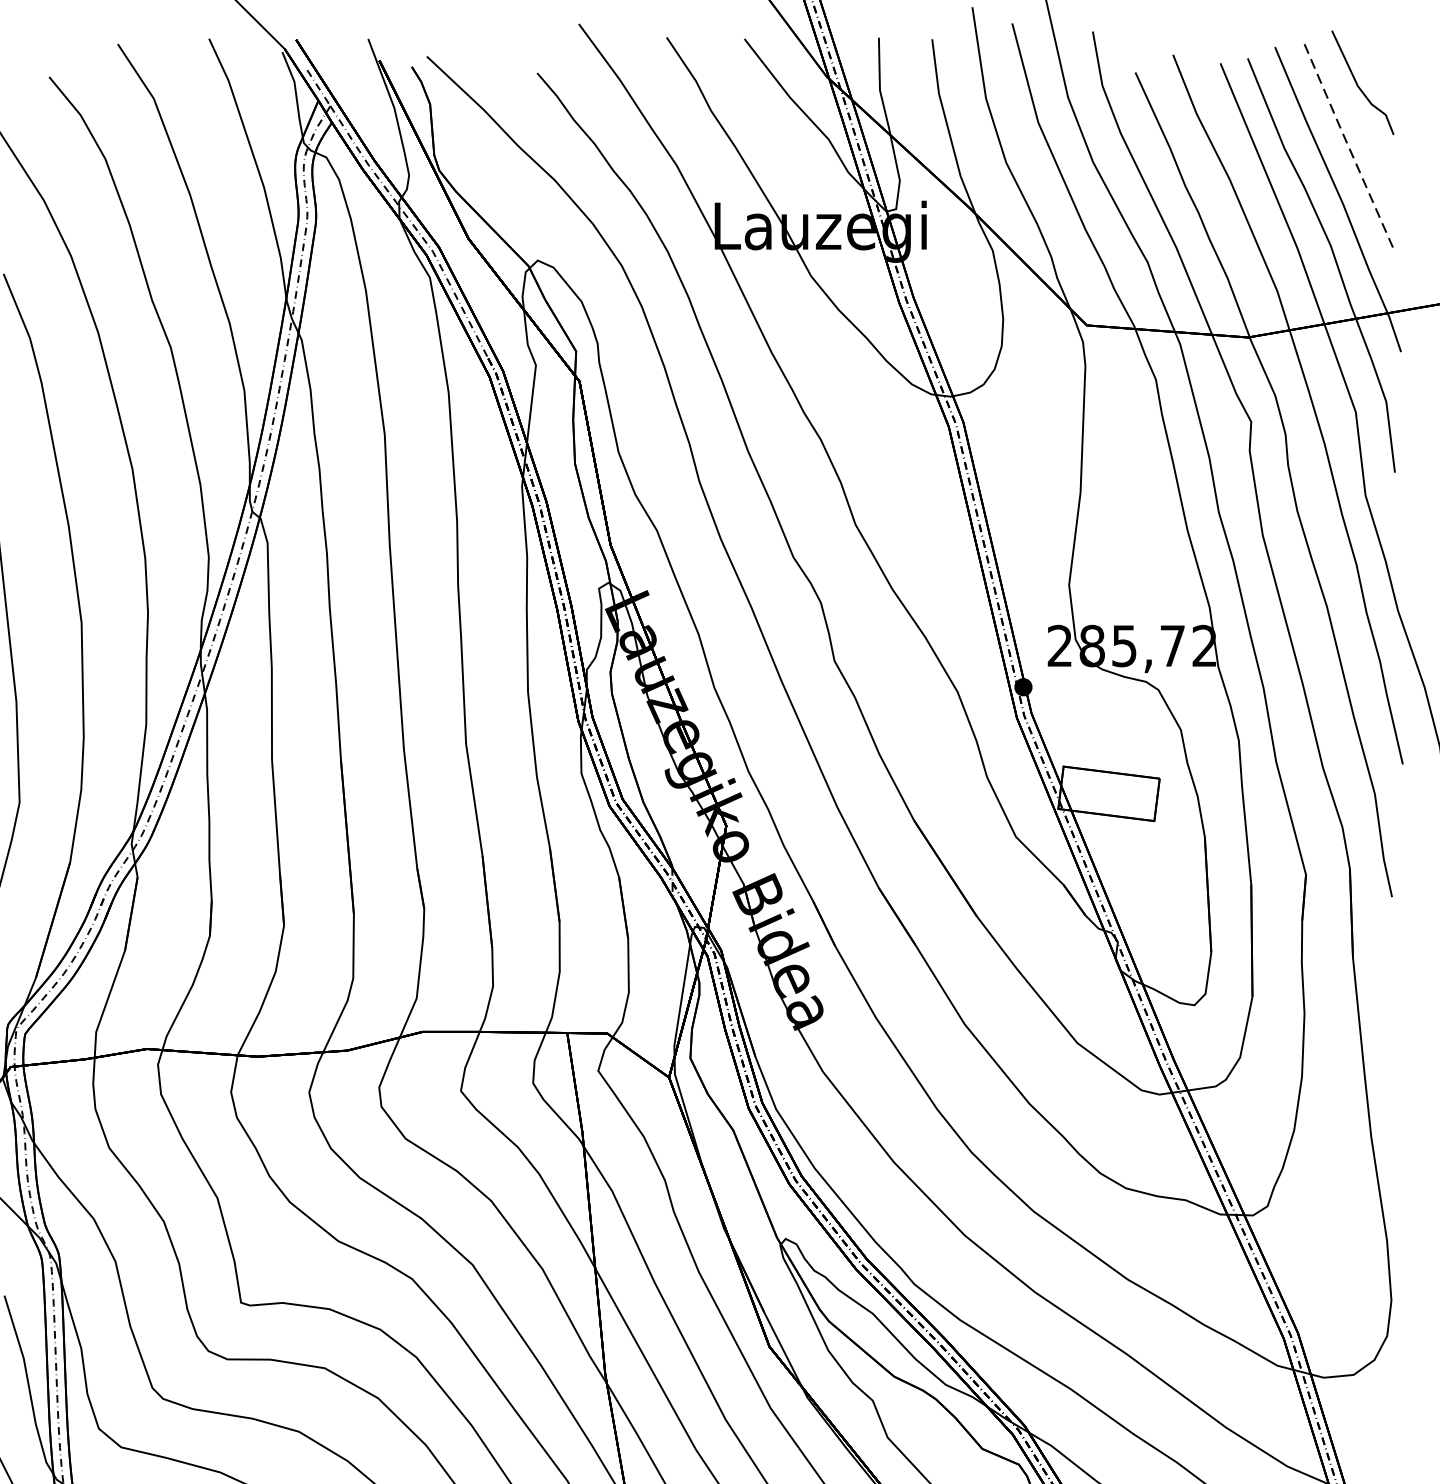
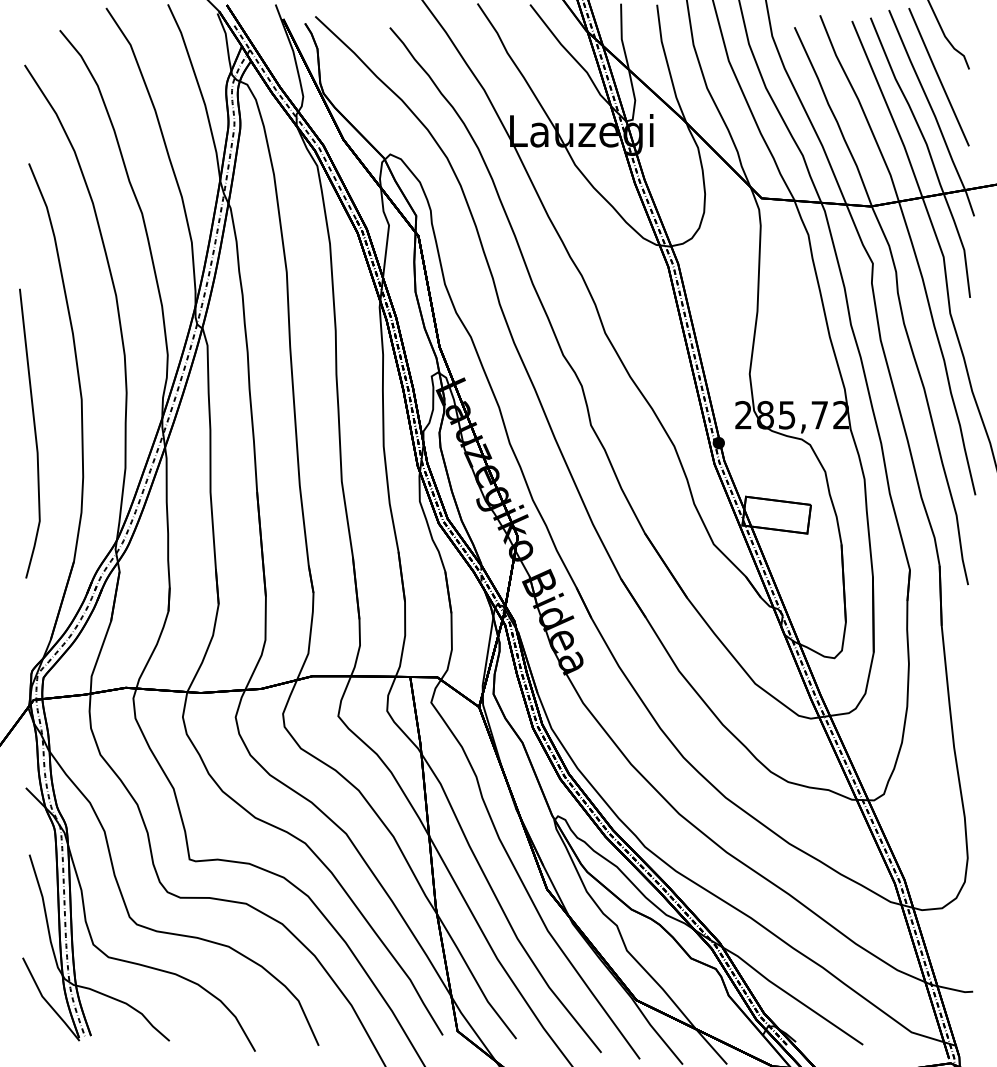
line: (1348, 145) -> (938, 76), dashed -> solid

